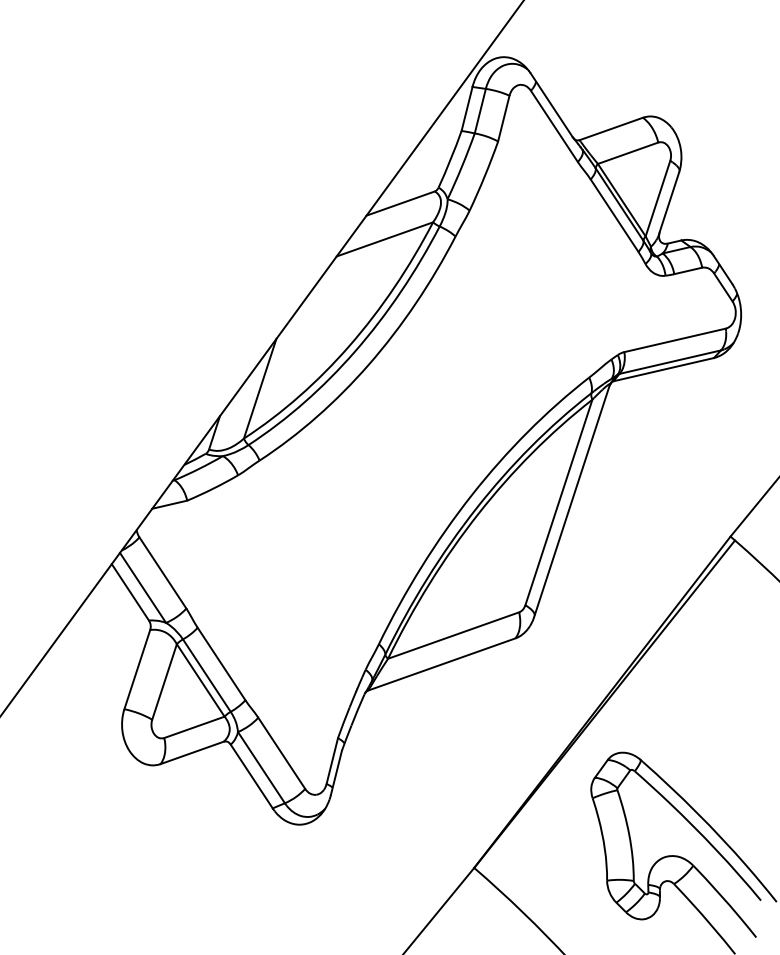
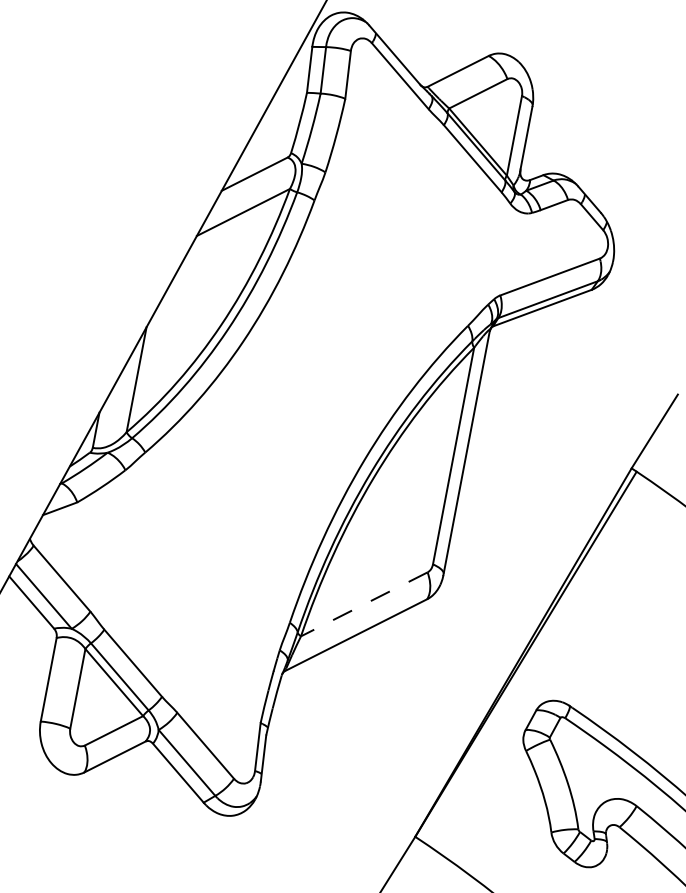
line: (453, 635) -> (364, 604), solid -> dashed

